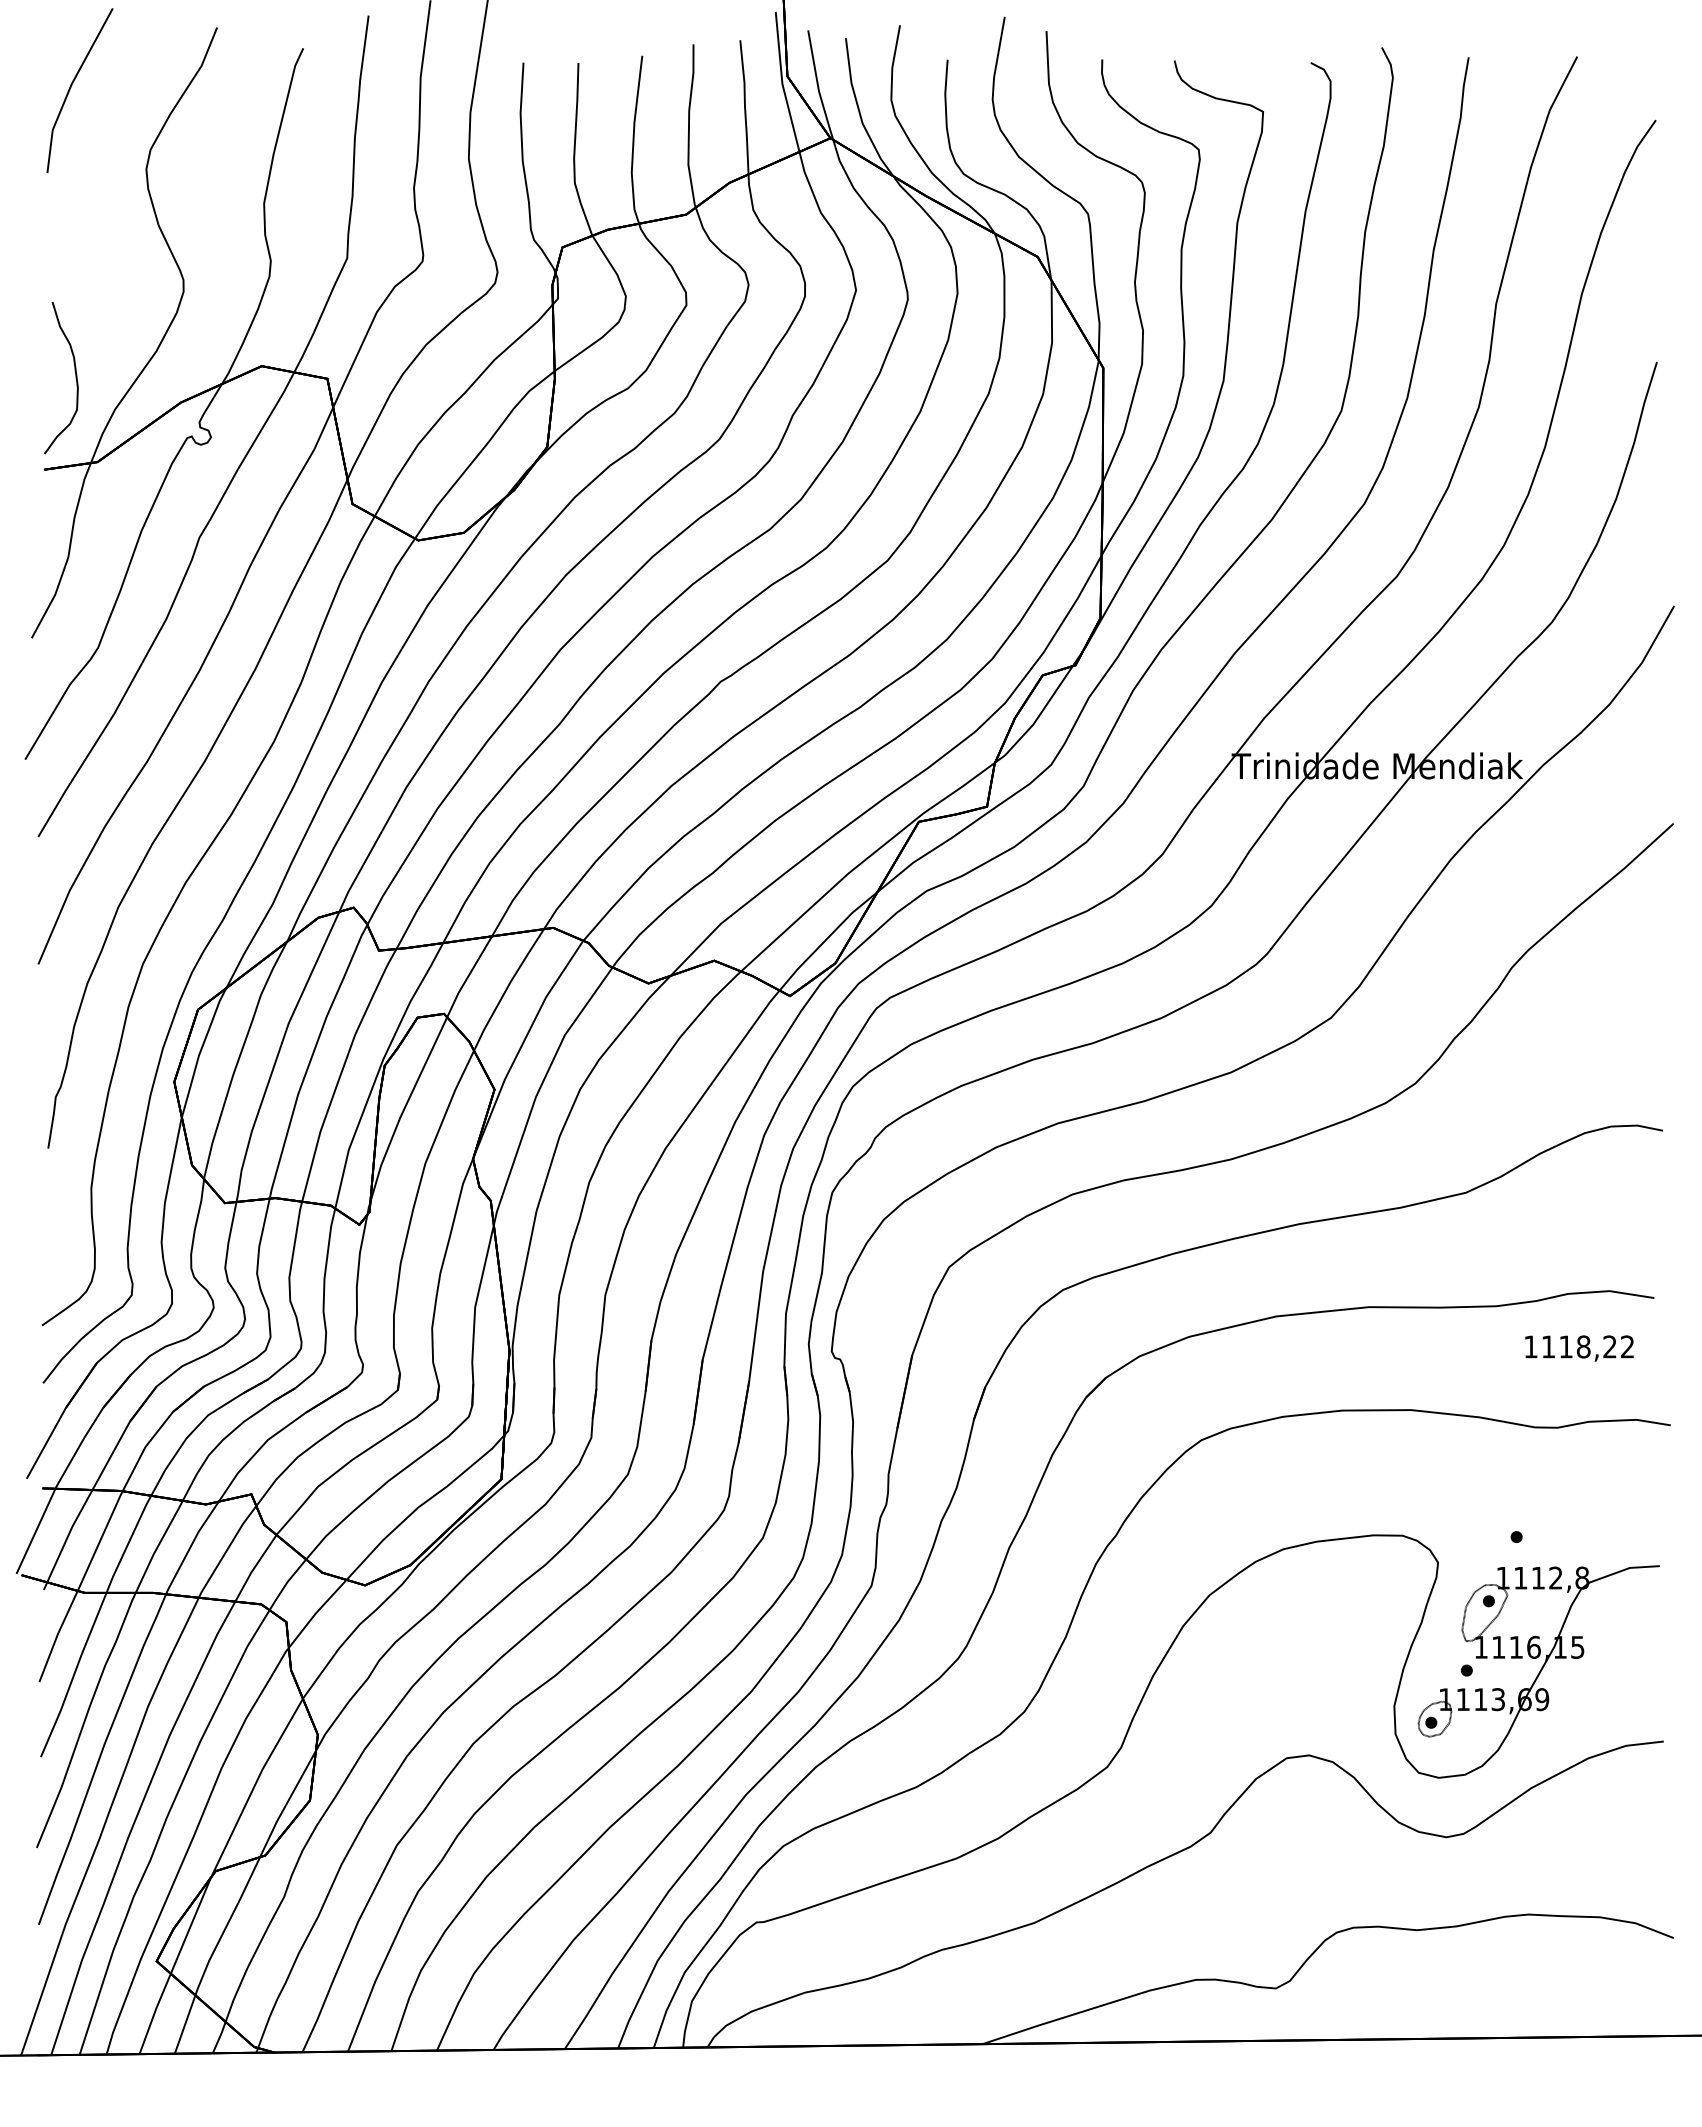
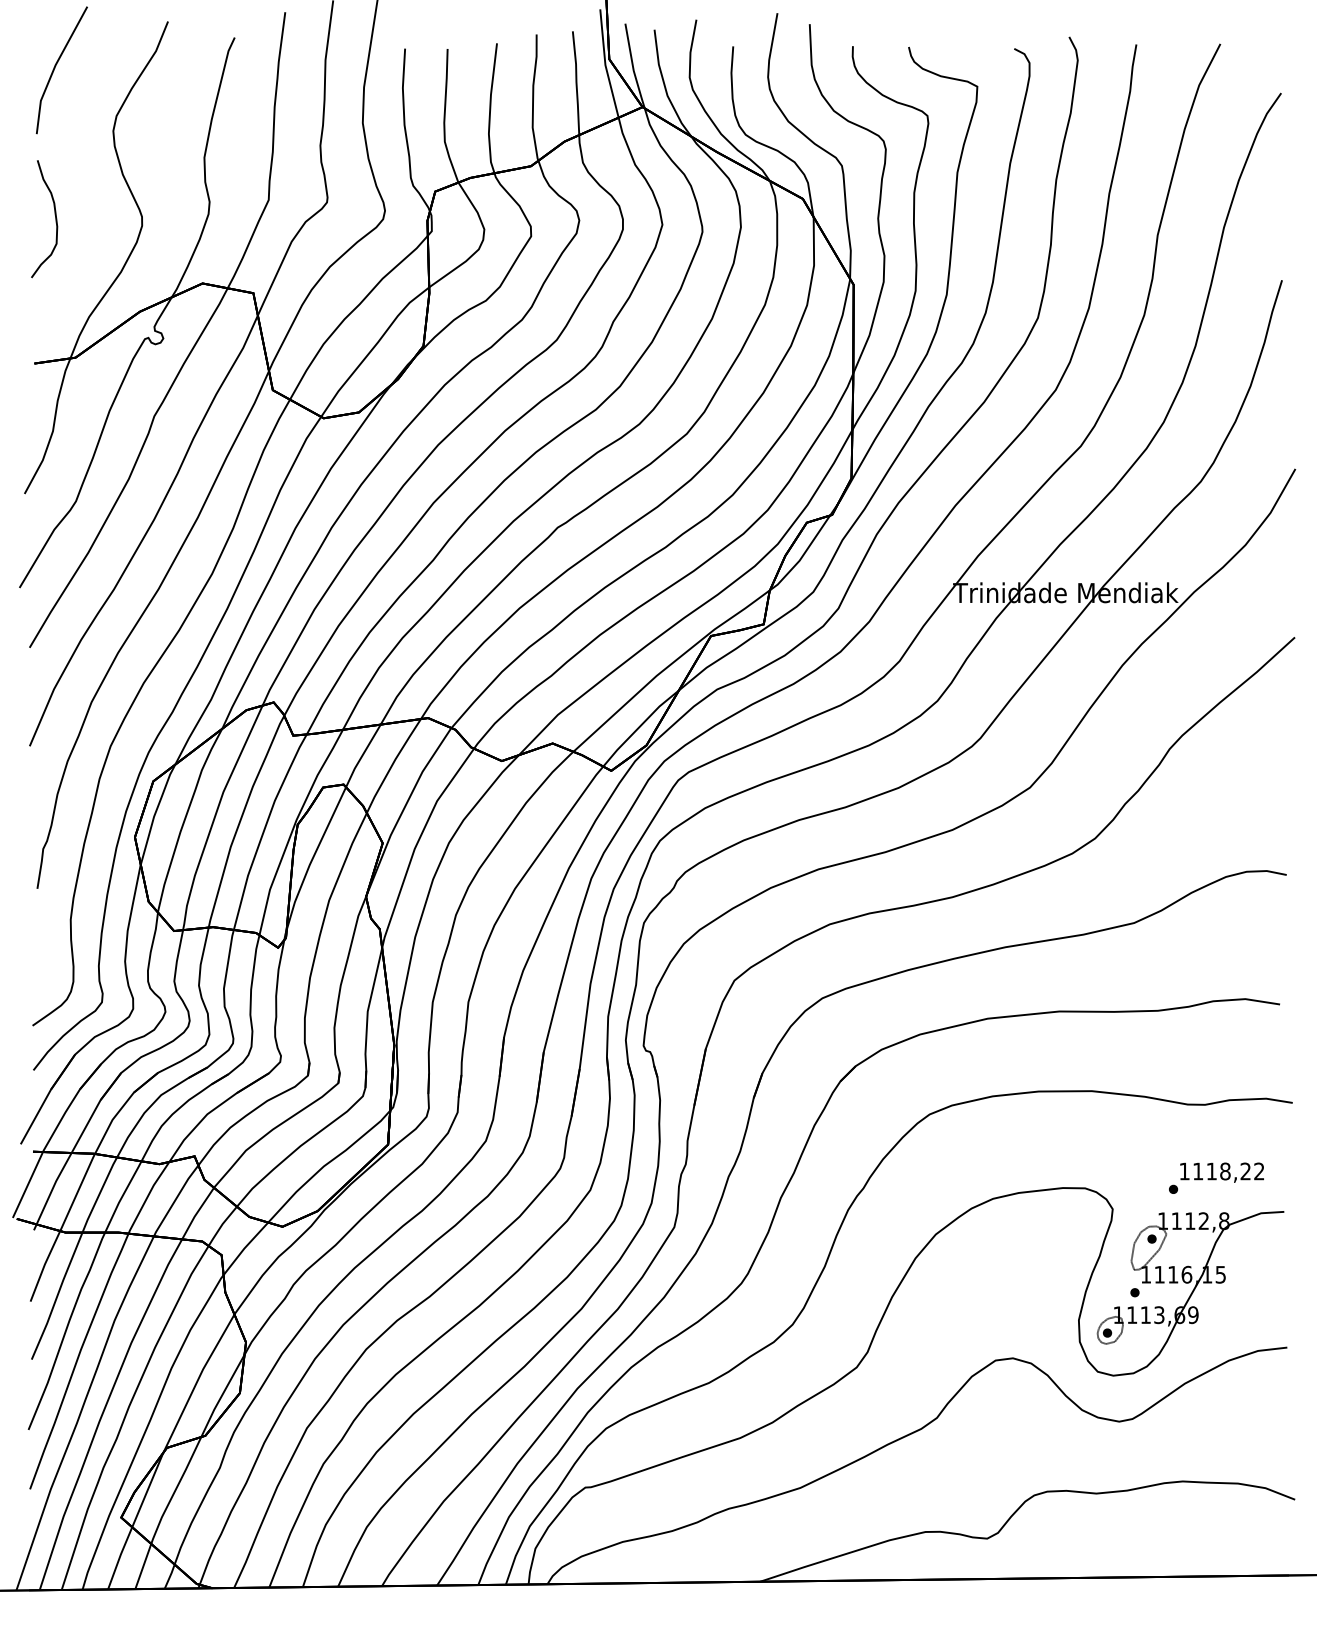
curve: (75, 377) -> (55, 218), moved
text: (1579, 1348) -> (1222, 1172), moved

